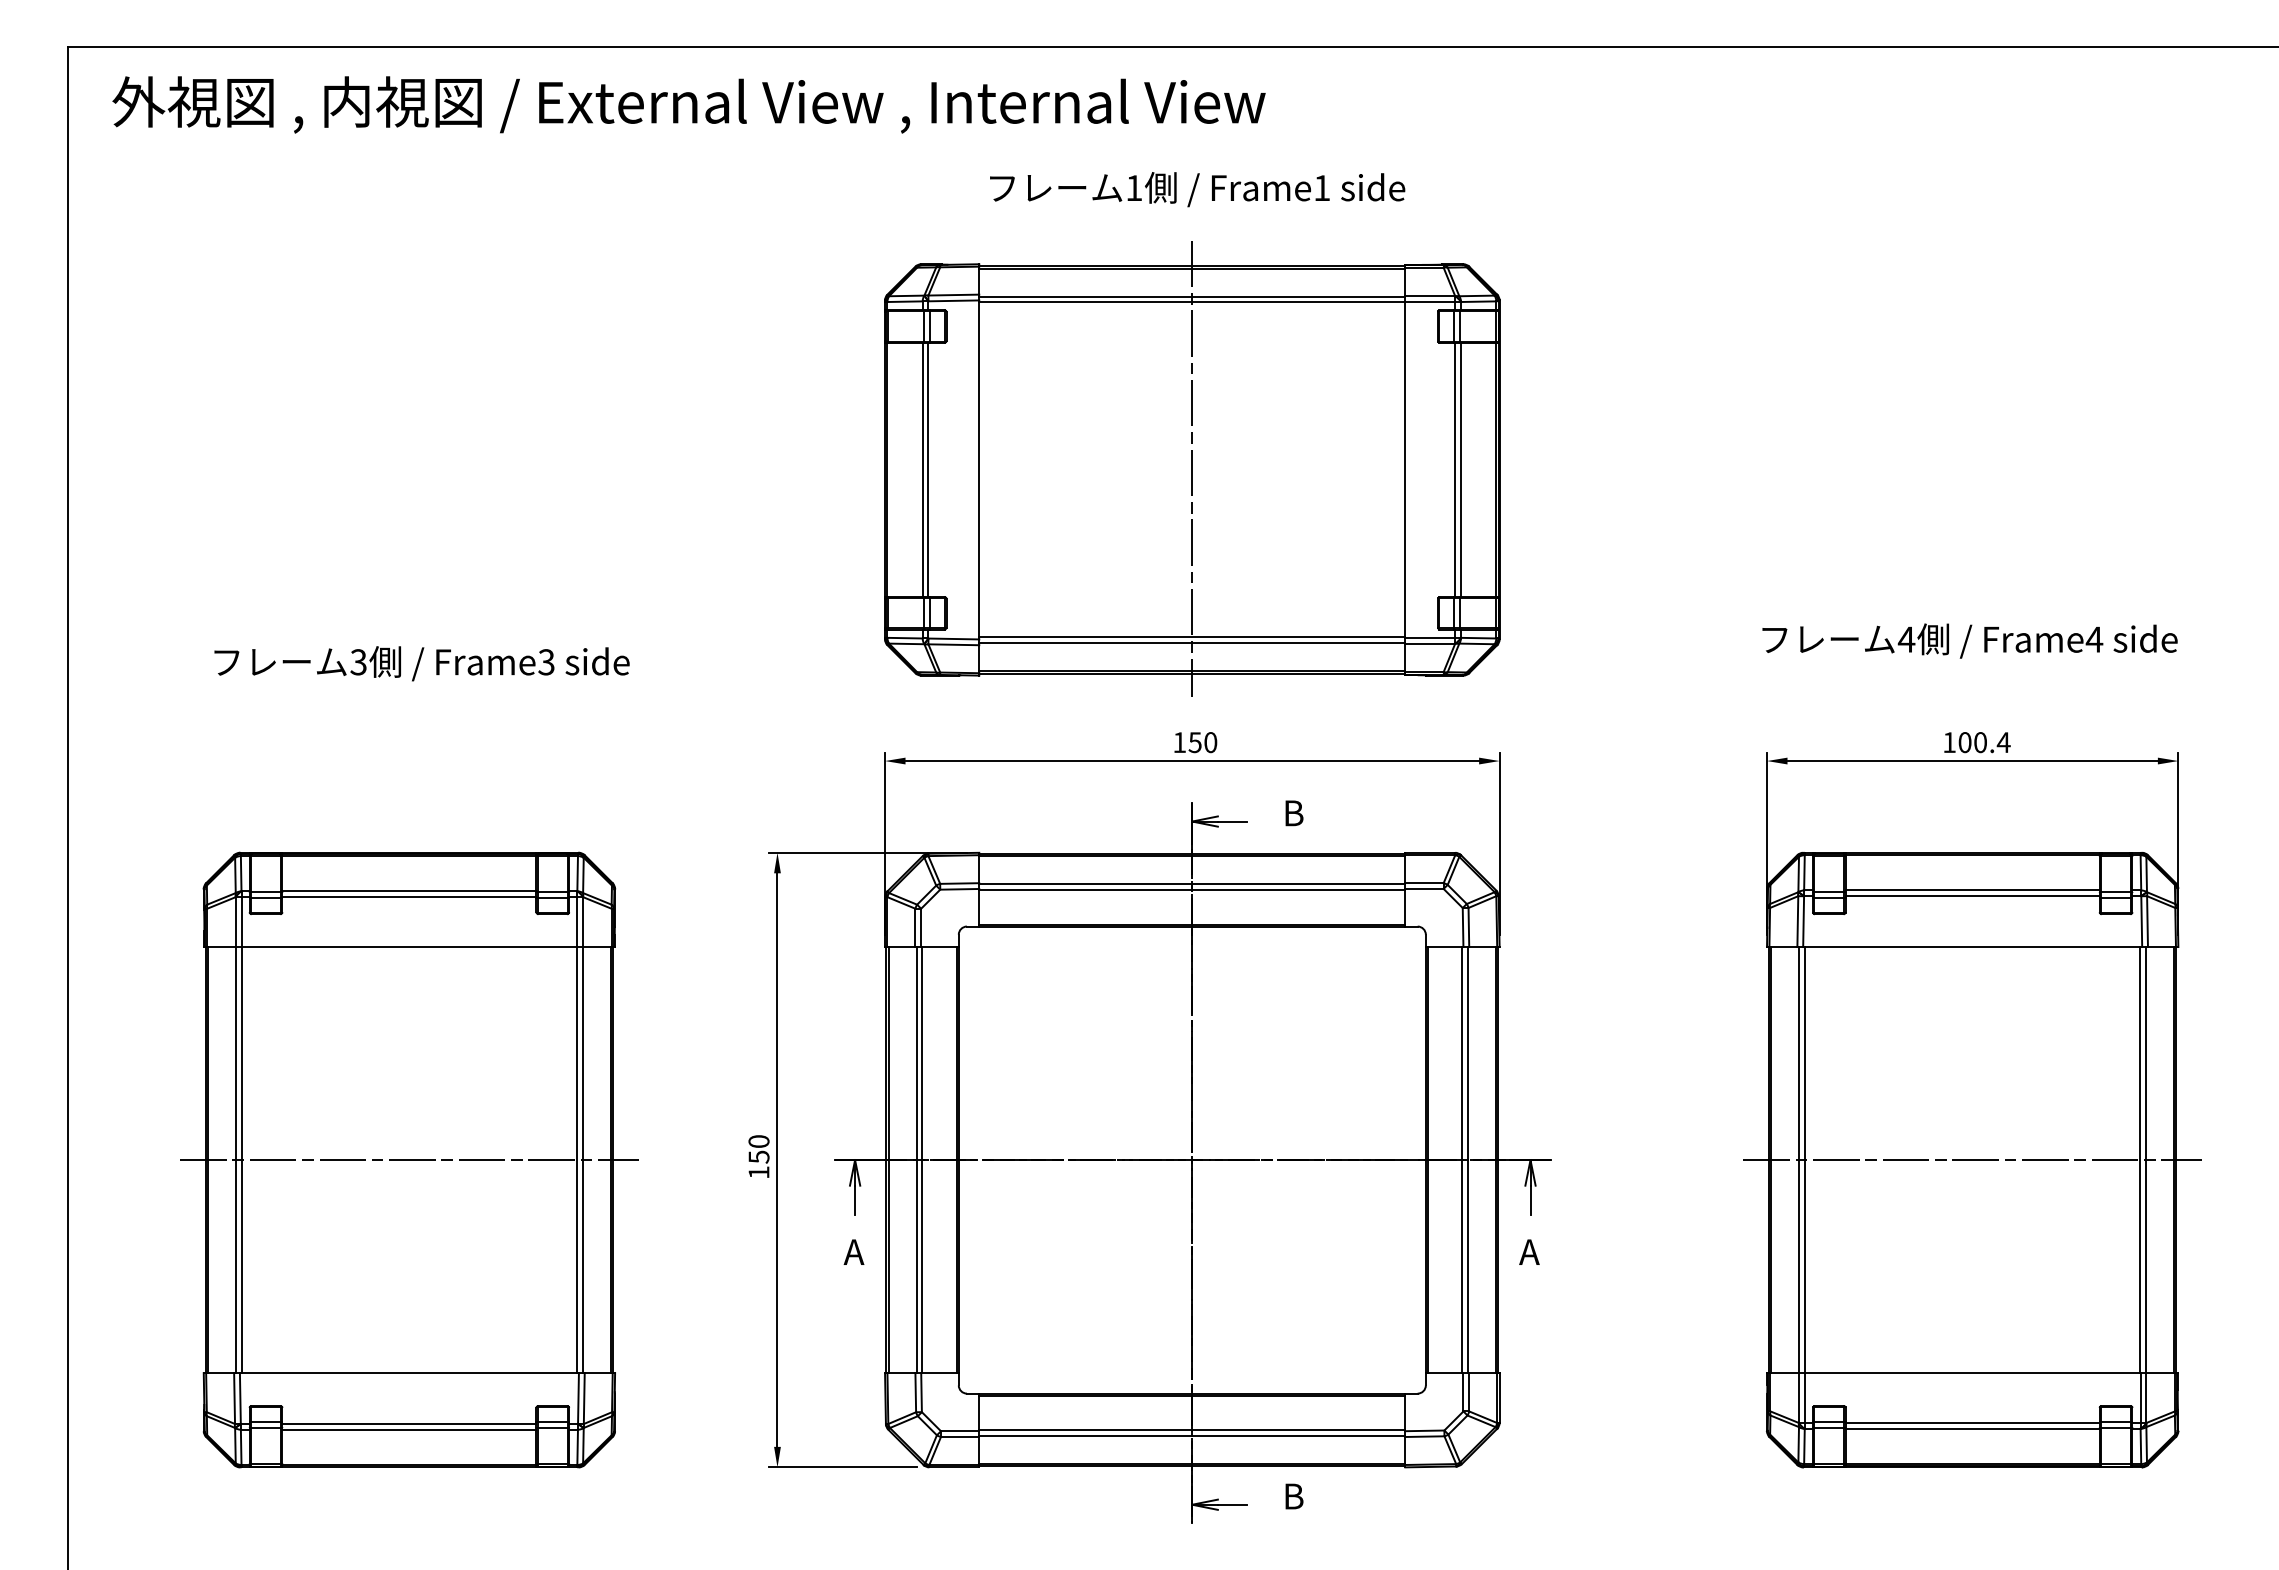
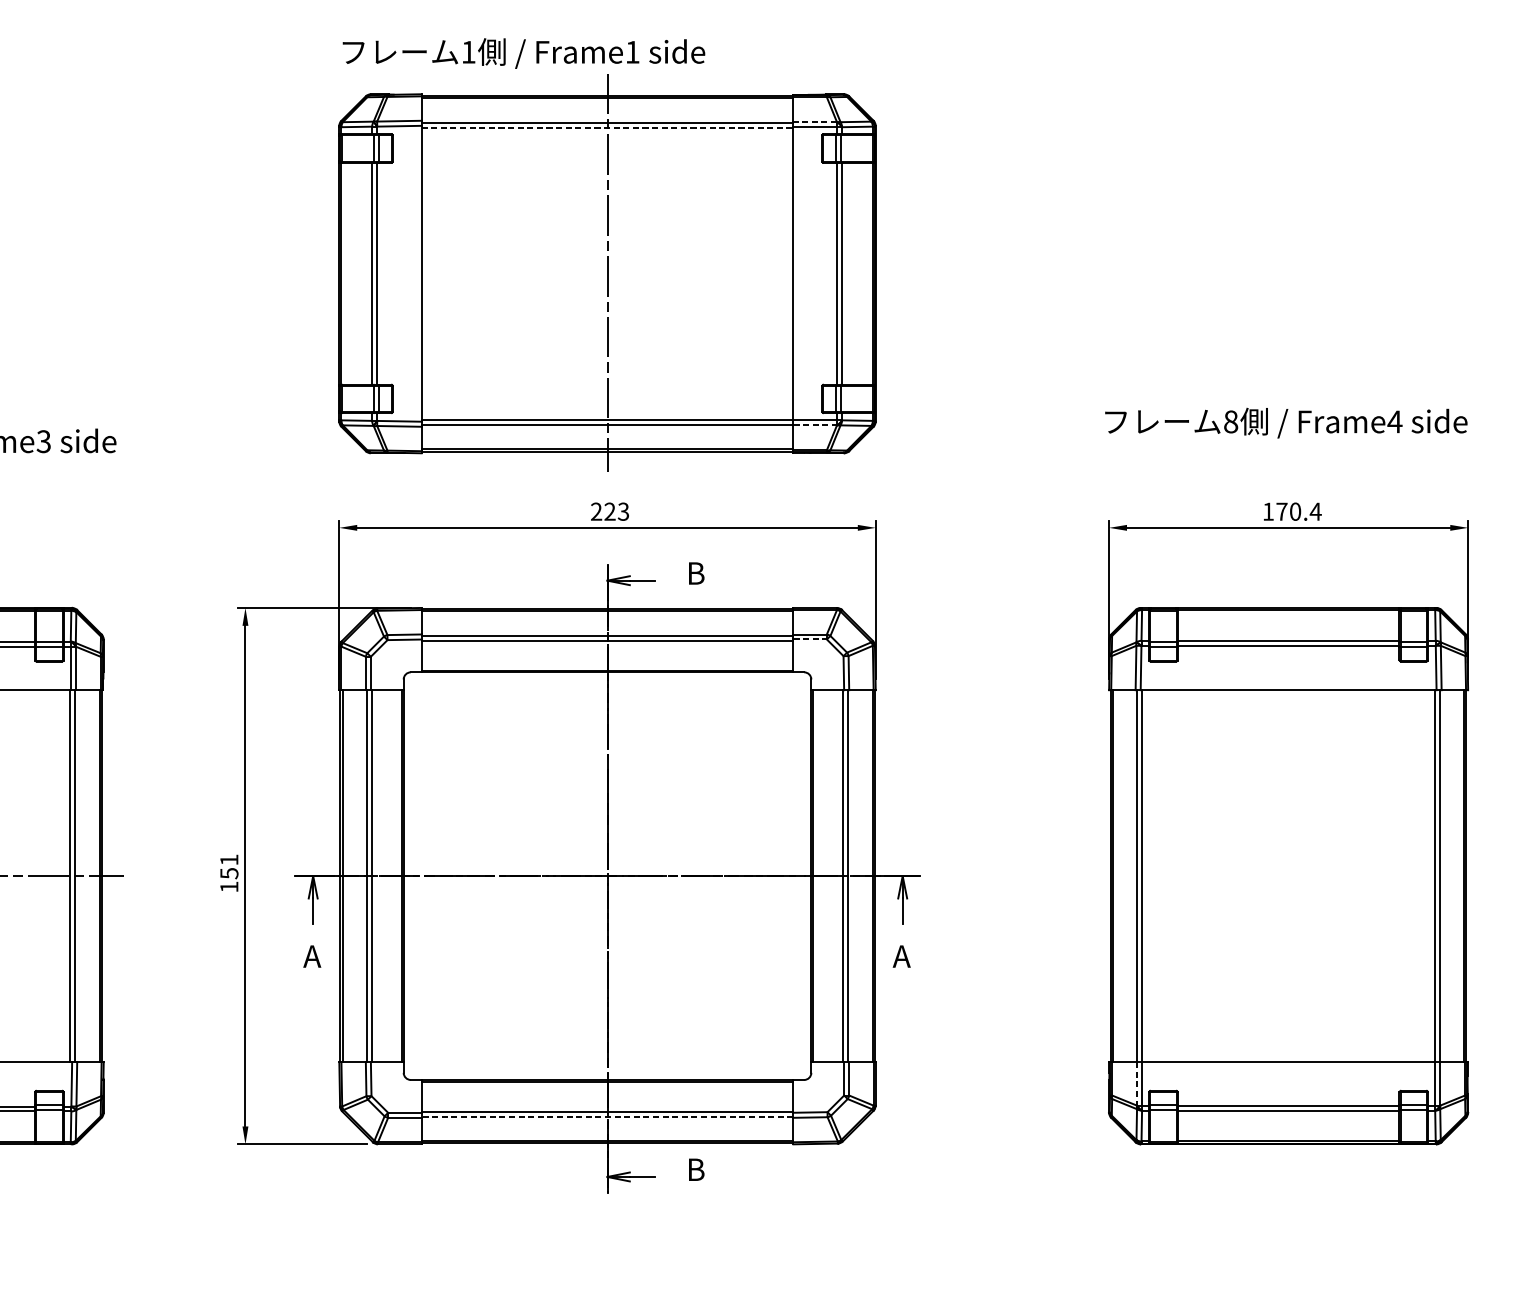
text: (1197, 189) -> (523, 53), moved
line: (1430, 296) -> (815, 122), solid -> dashed
line: (1192, 302) -> (607, 127), solid -> dashed
text: (1906, 639) -> (1230, 421), 4 -> 8
line: (1430, 643) -> (815, 425), solid -> dashed
text: (1195, 742) -> (610, 511), 150 -> 223
text: (1964, 742) -> (1281, 511), 100.4 -> 170.4
line: (1425, 888) -> (811, 639), solid -> dashed
text: (758, 1141) -> (228, 859), 150 -> 151
line: (1972, 1160) -> (1288, 876), removed
line: (1799, 1398) -> (1137, 1084), solid -> dashed
line: (1191, 1435) -> (606, 1116), solid -> dashed

